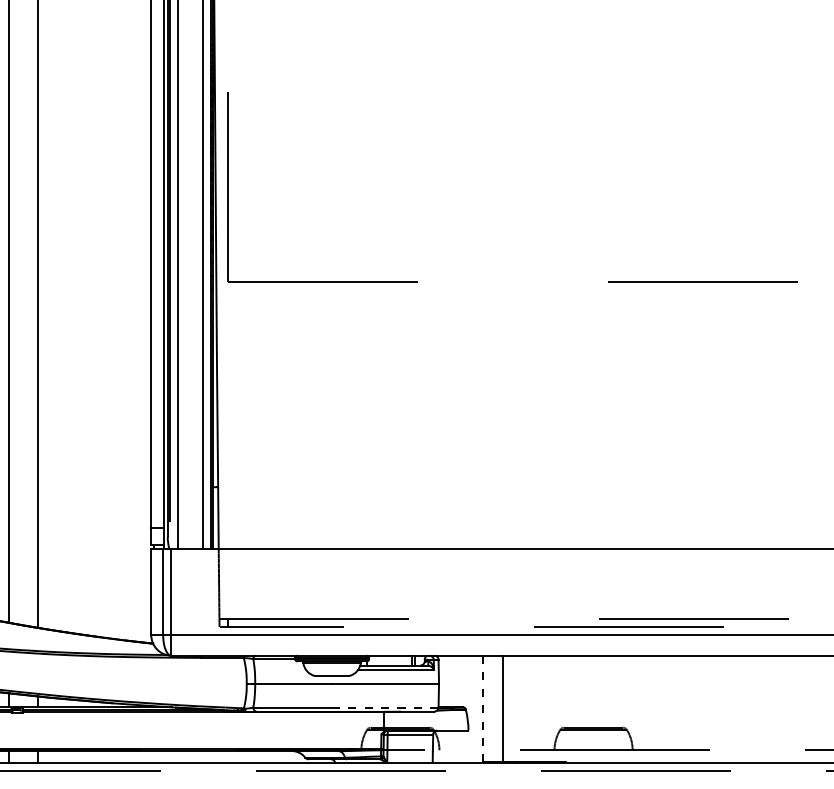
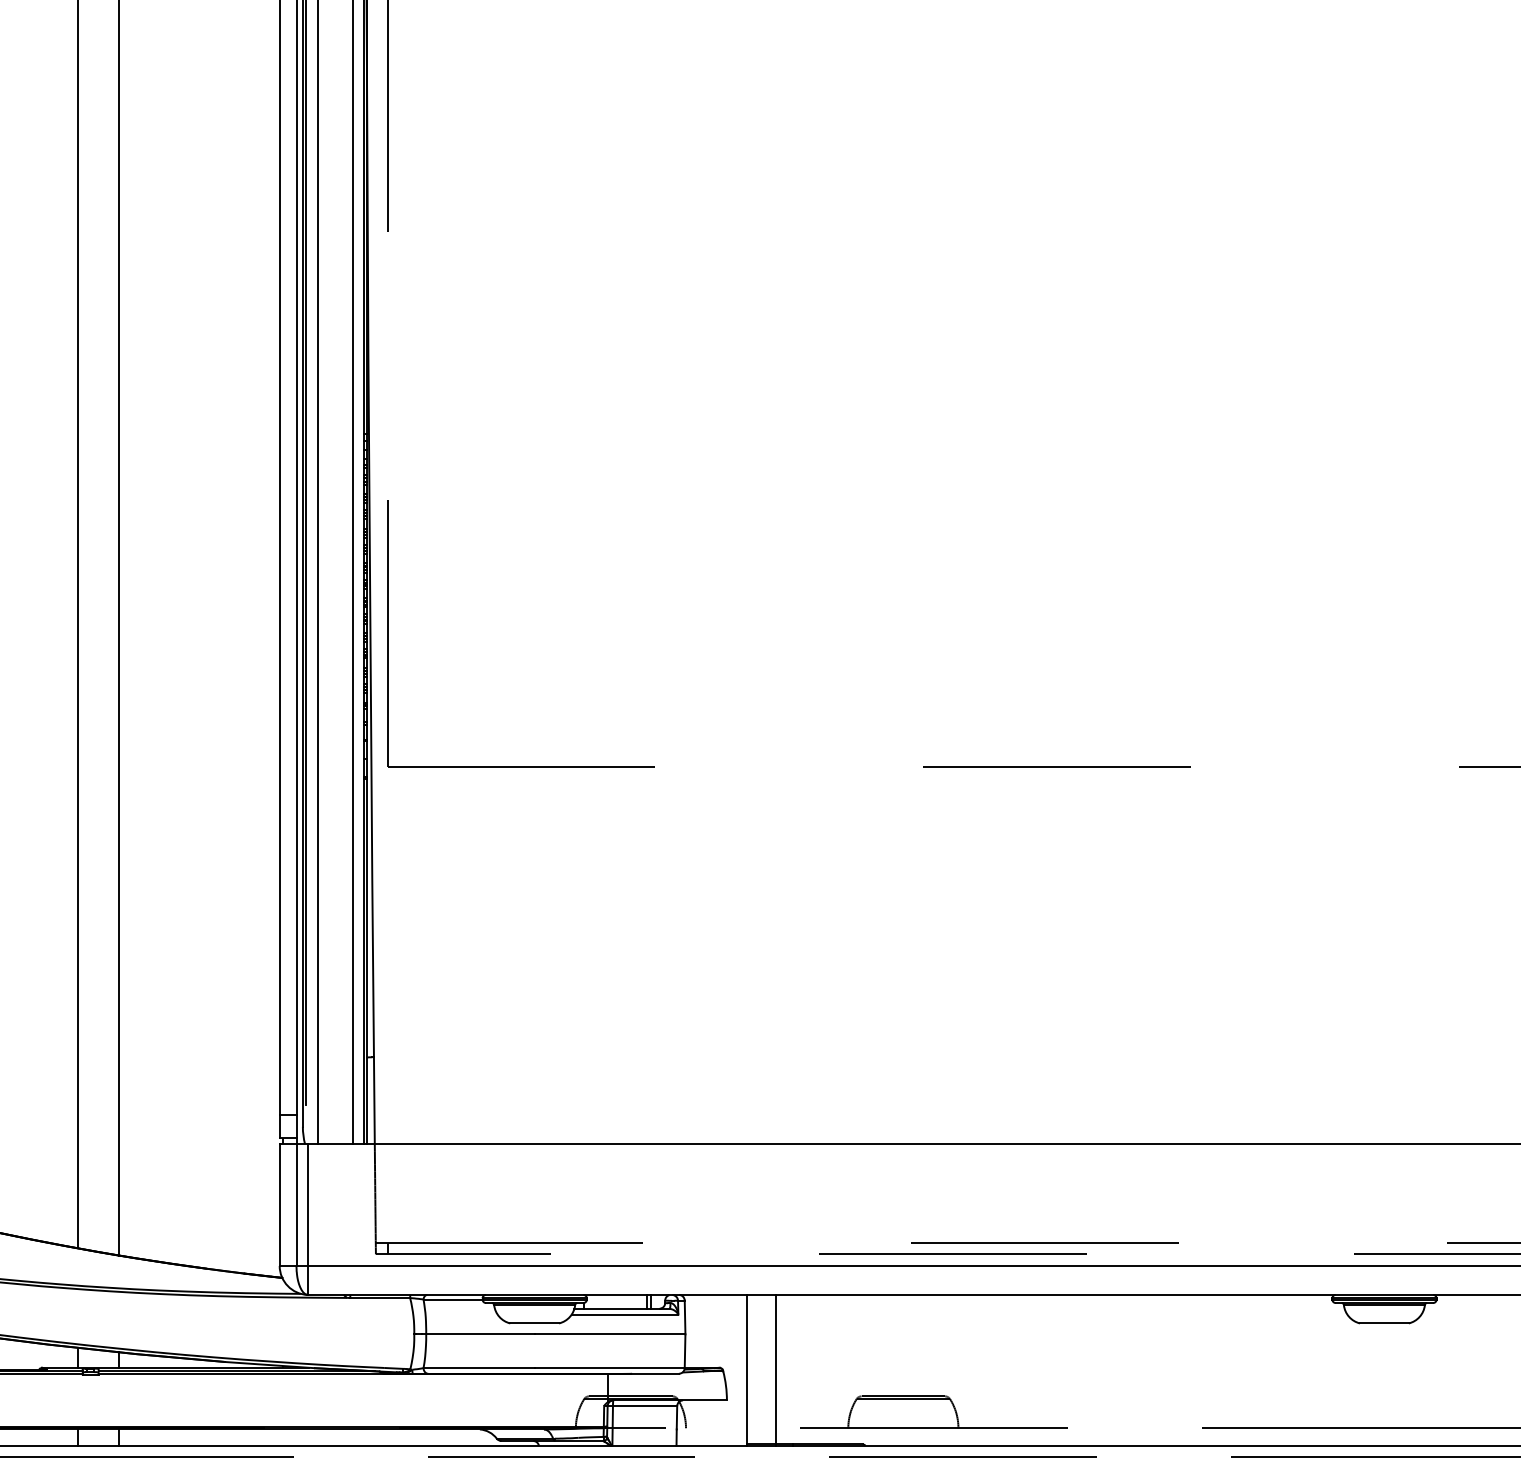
line: (385, 707) -> (609, 1368), dashed -> solid
line: (482, 708) -> (746, 1369), dashed -> solid

